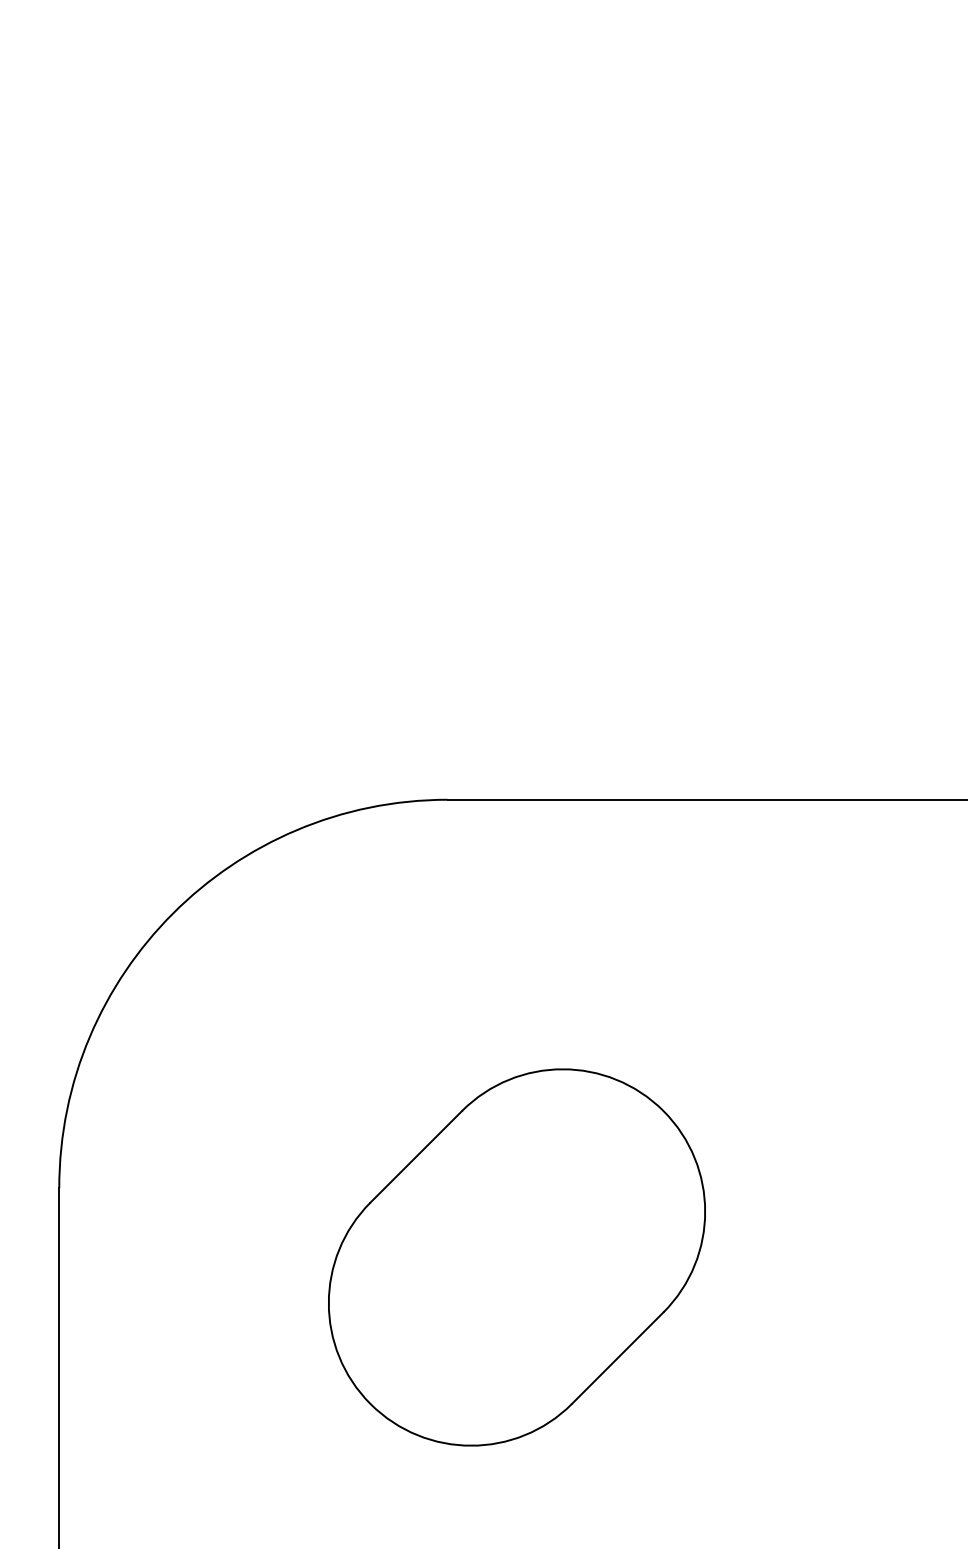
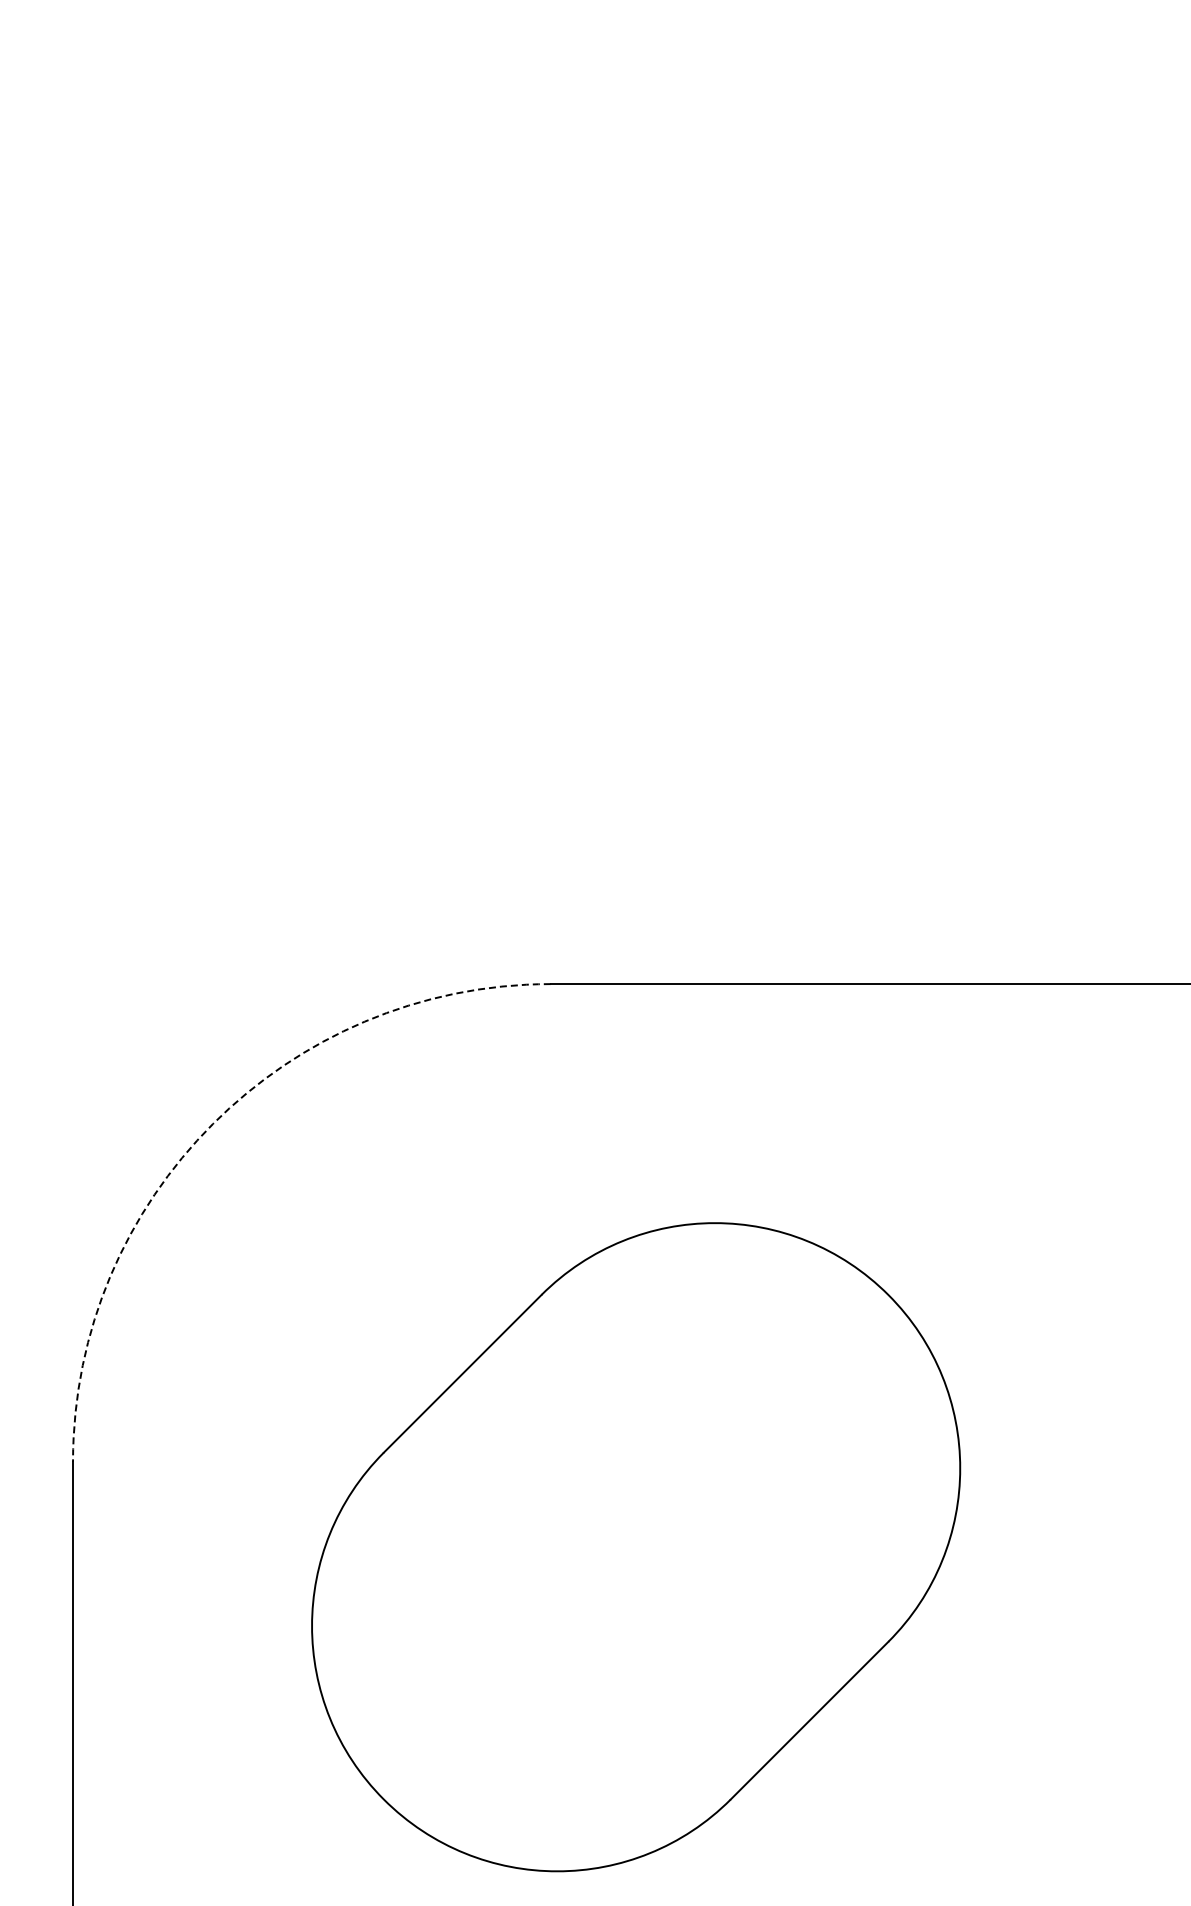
arc: (172, 913) -> (212, 1124), solid -> dashed
part: (516, 1256) -> (635, 1546), size x1.4

